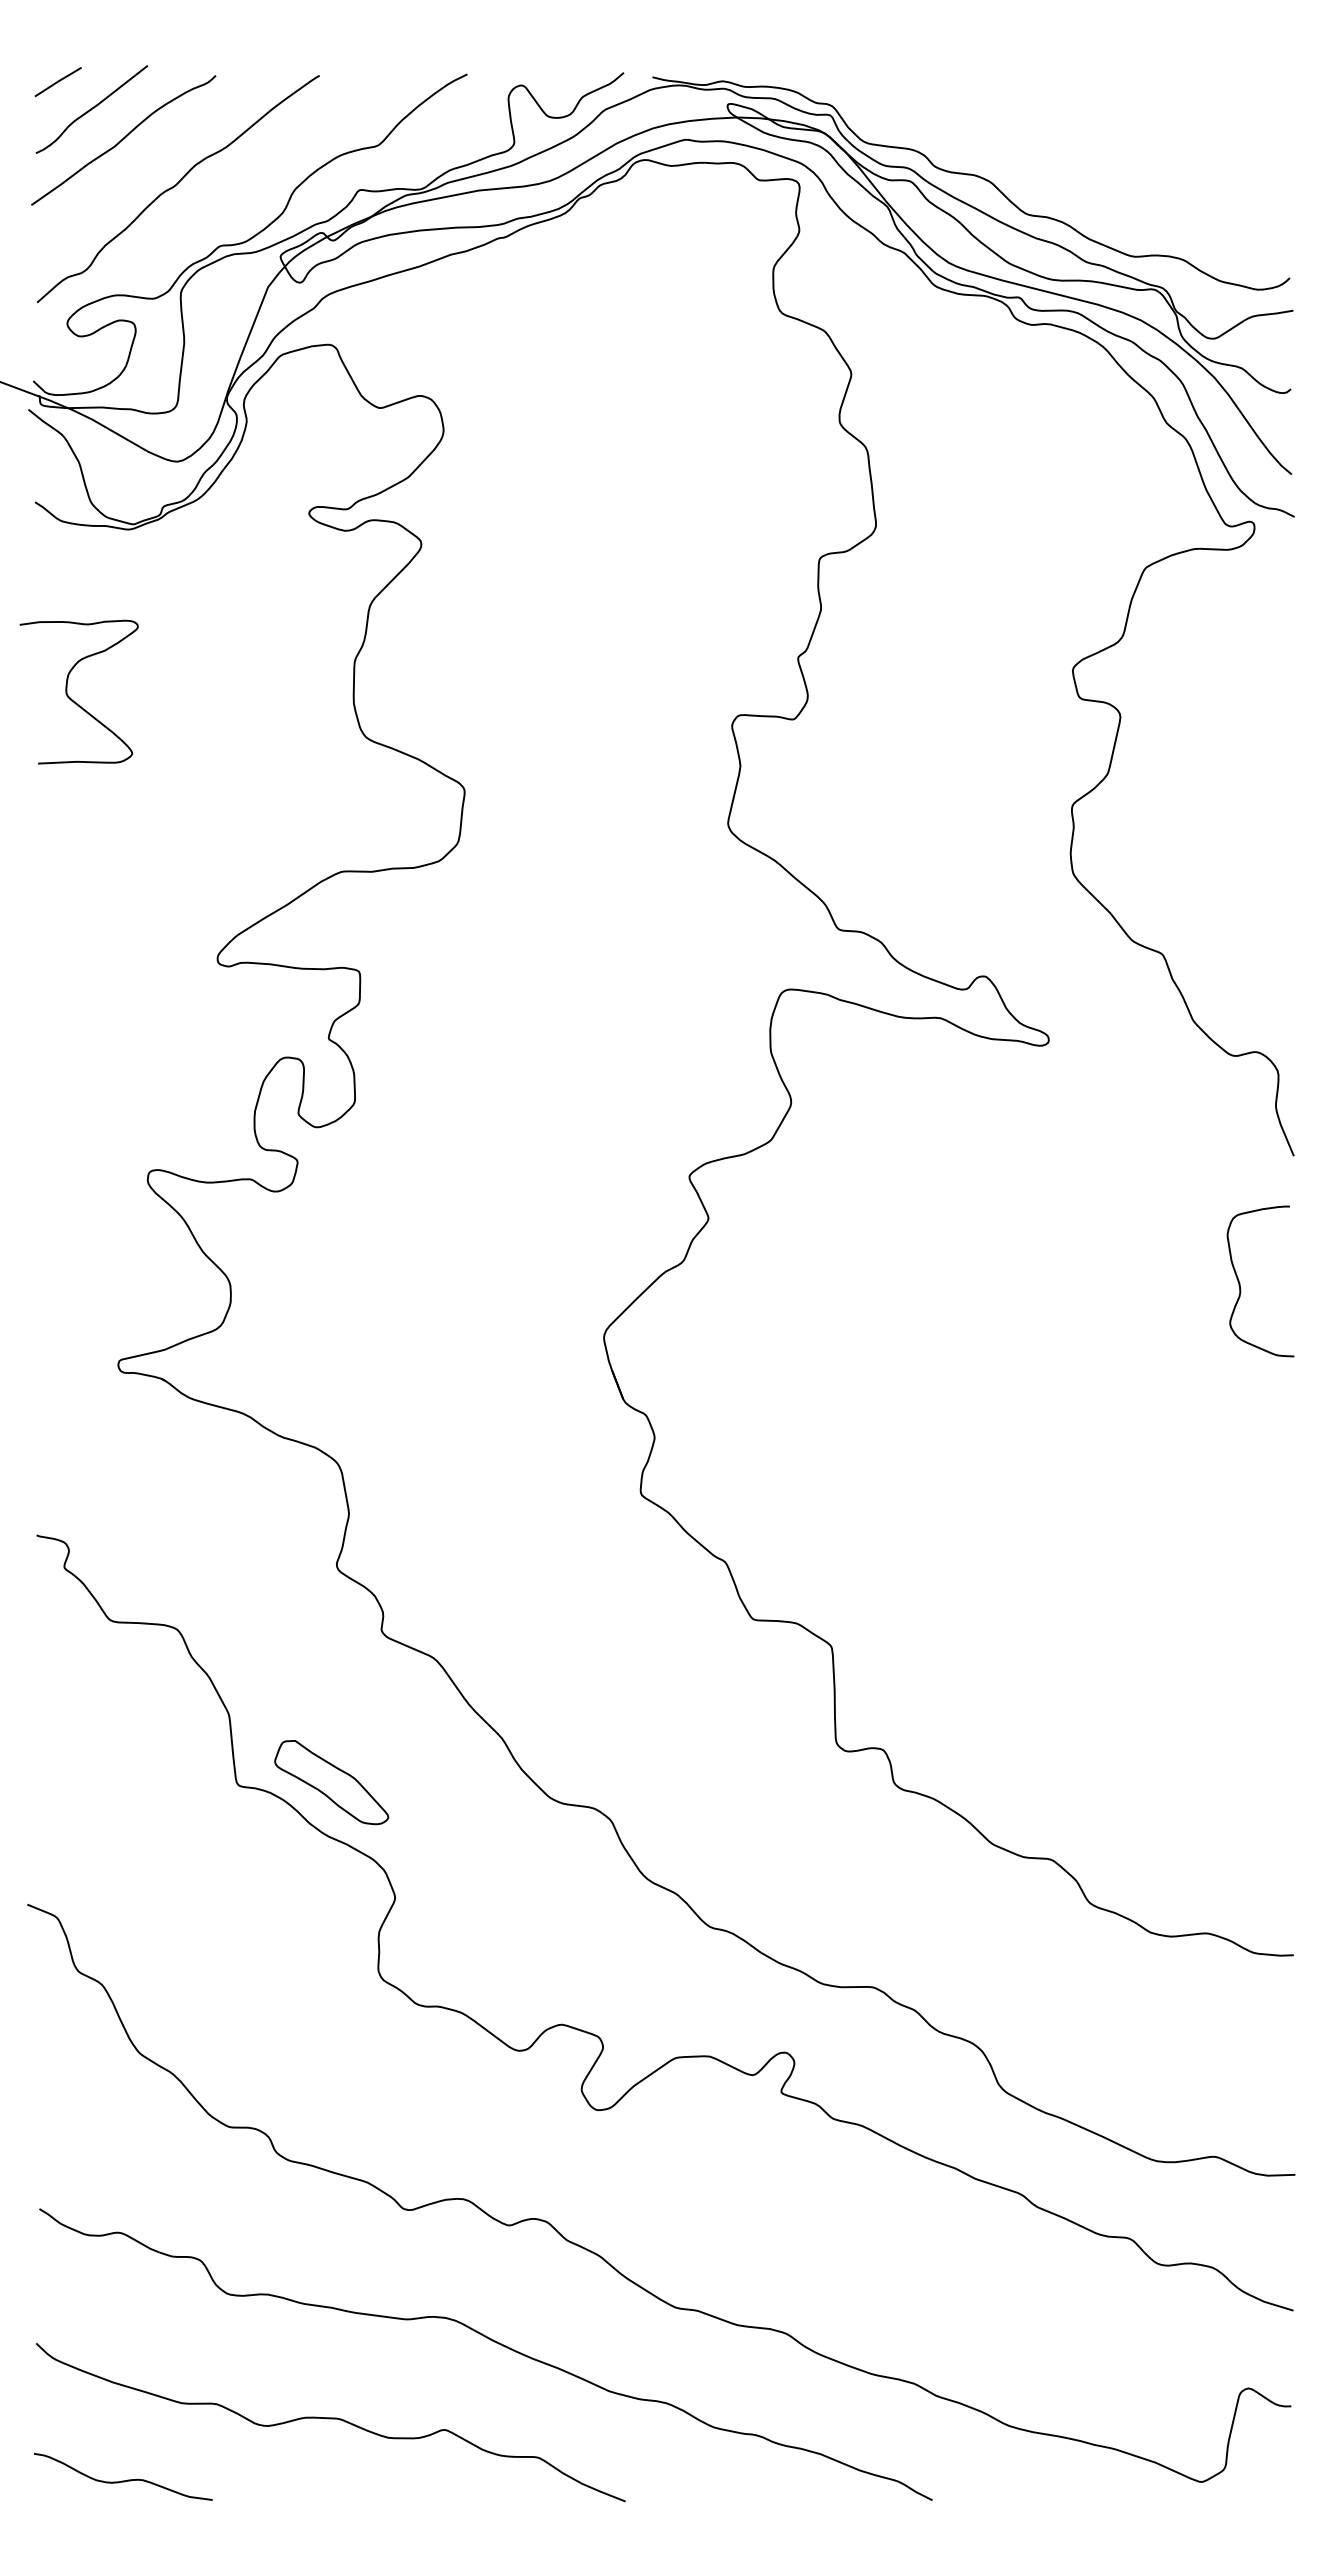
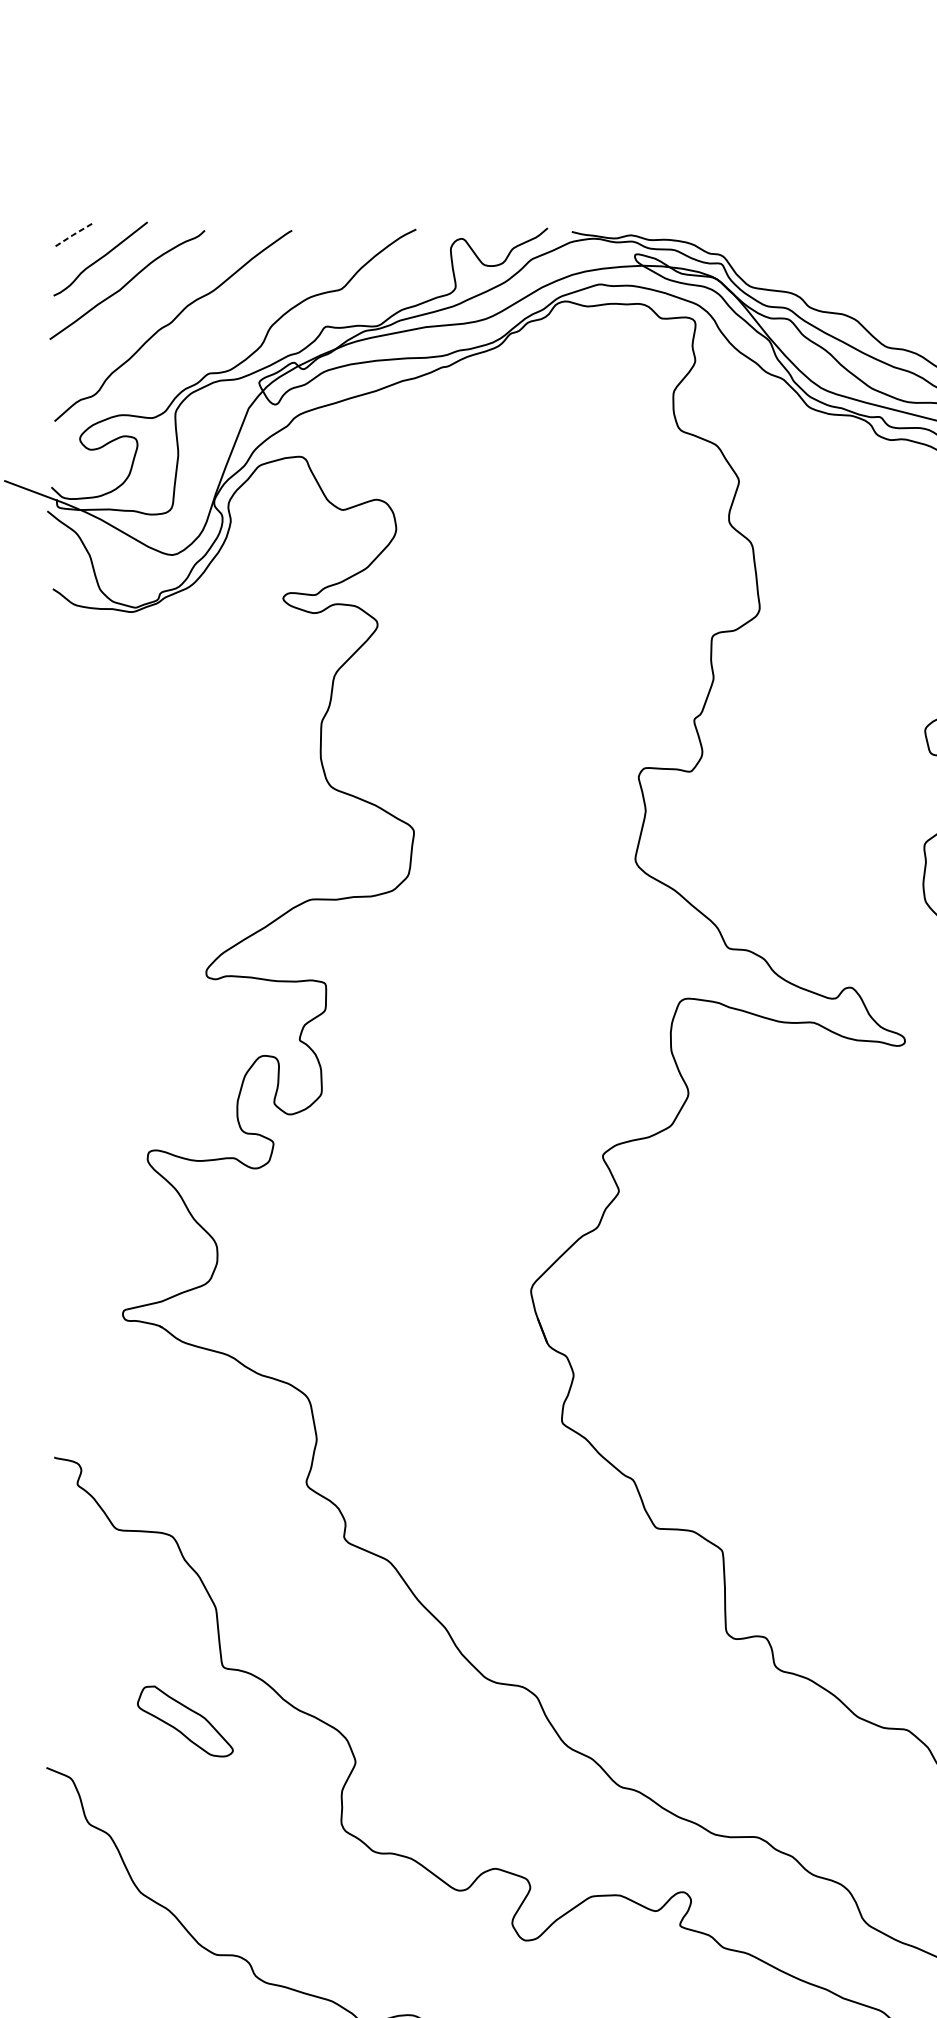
line: (58, 81) -> (72, 235), solid -> dashed
curve: (71, 698) -> (83, 754), removed
part: (331, 1782) -> (185, 1721), moved

